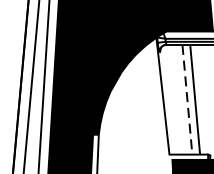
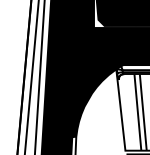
line: (186, 99) -> (137, 112), dashed -> solid

